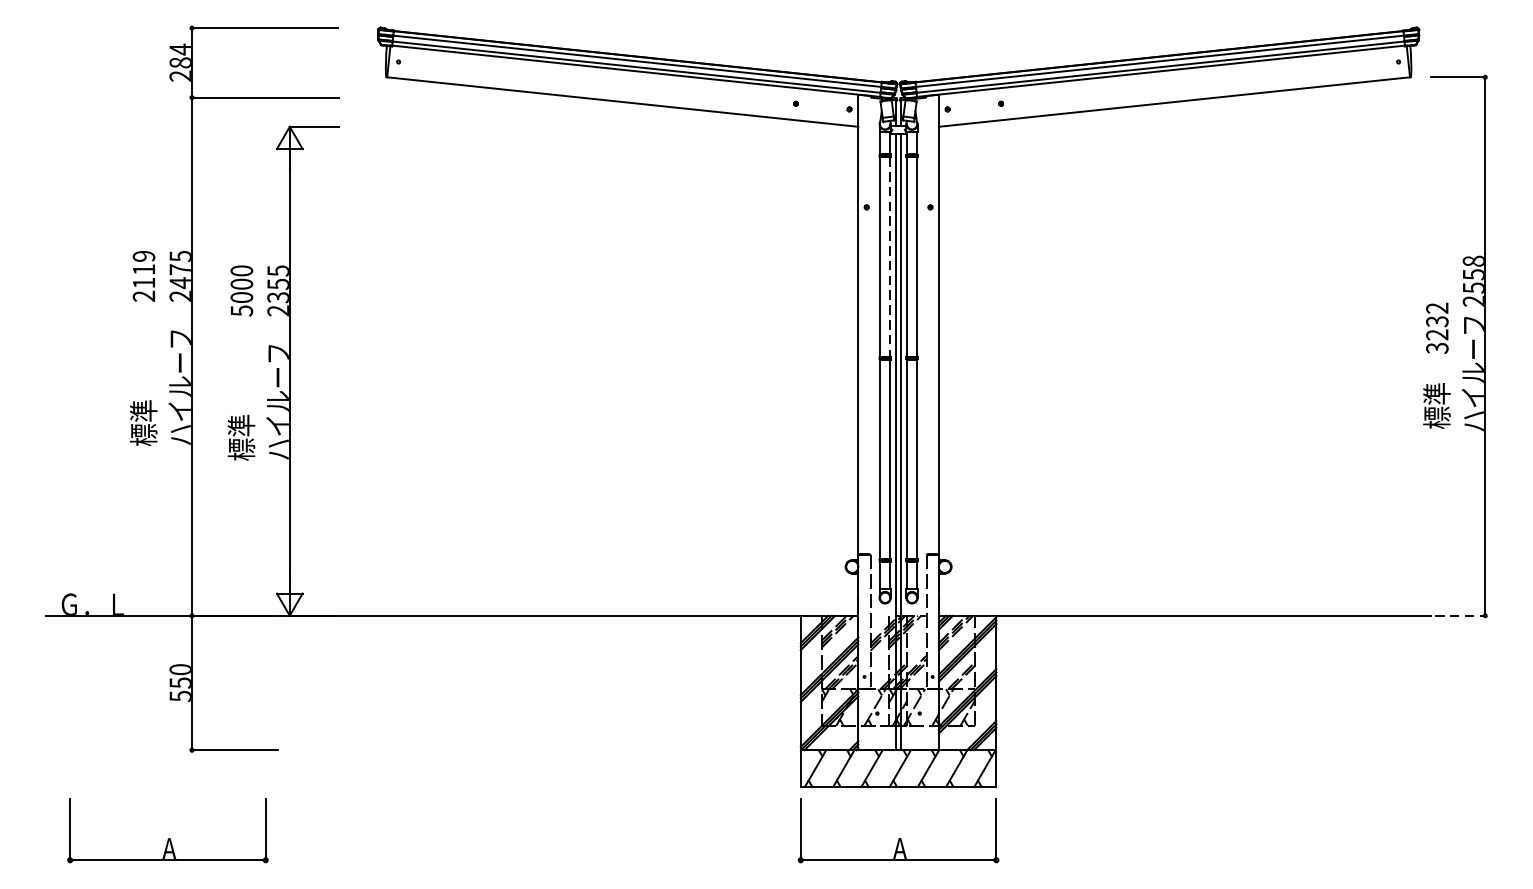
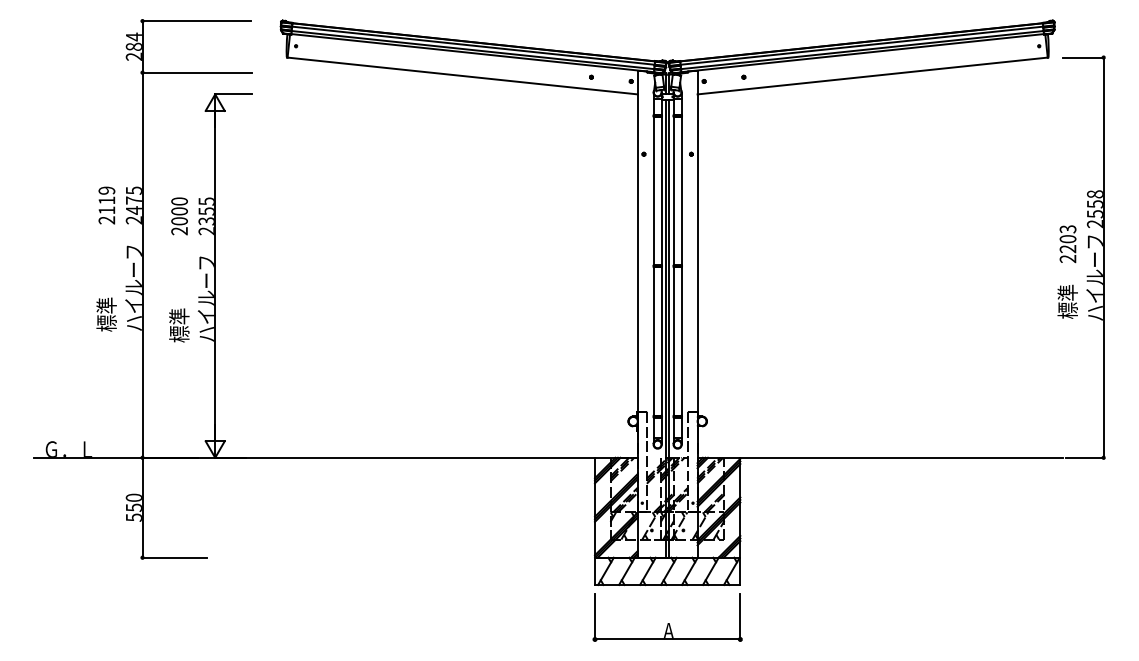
line: (890, 257) -> (661, 191), dashed -> solid
text: (241, 311) -> (179, 231), 5000 -> 2000
text: (1436, 328) -> (1067, 244), 3232 -> 2203
line: (1460, 615) -> (1085, 457), dashed -> solid
part: (167, 830) -> (124, 617), removed

